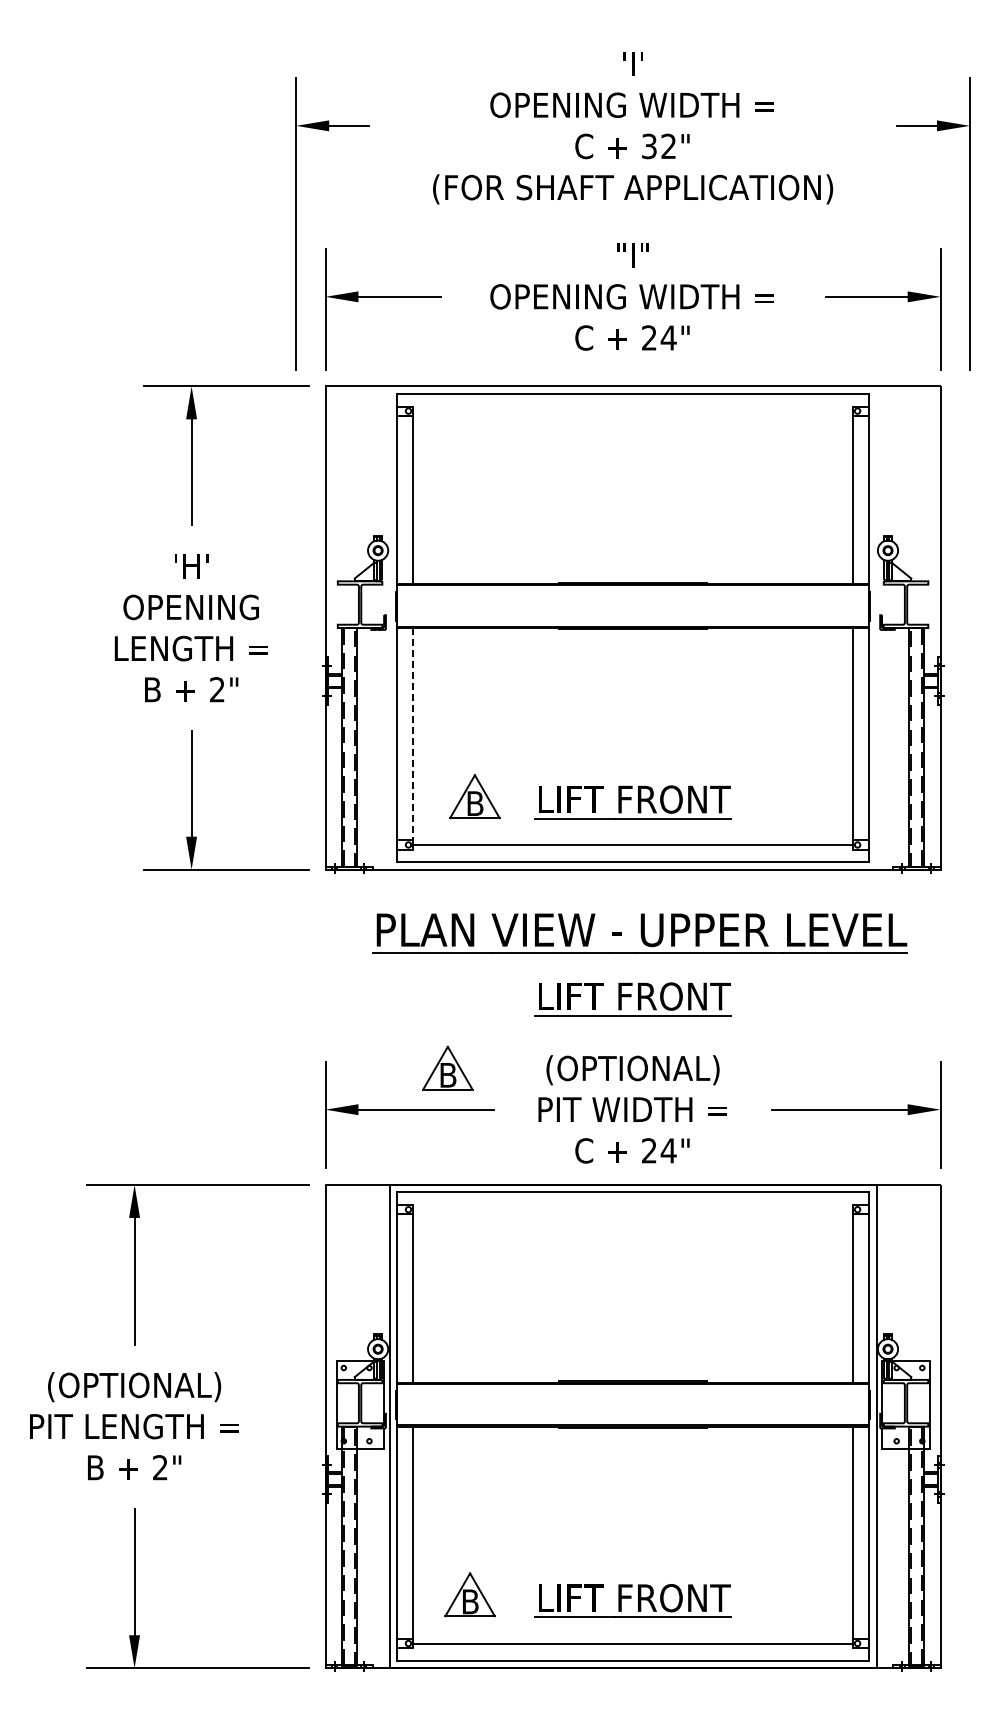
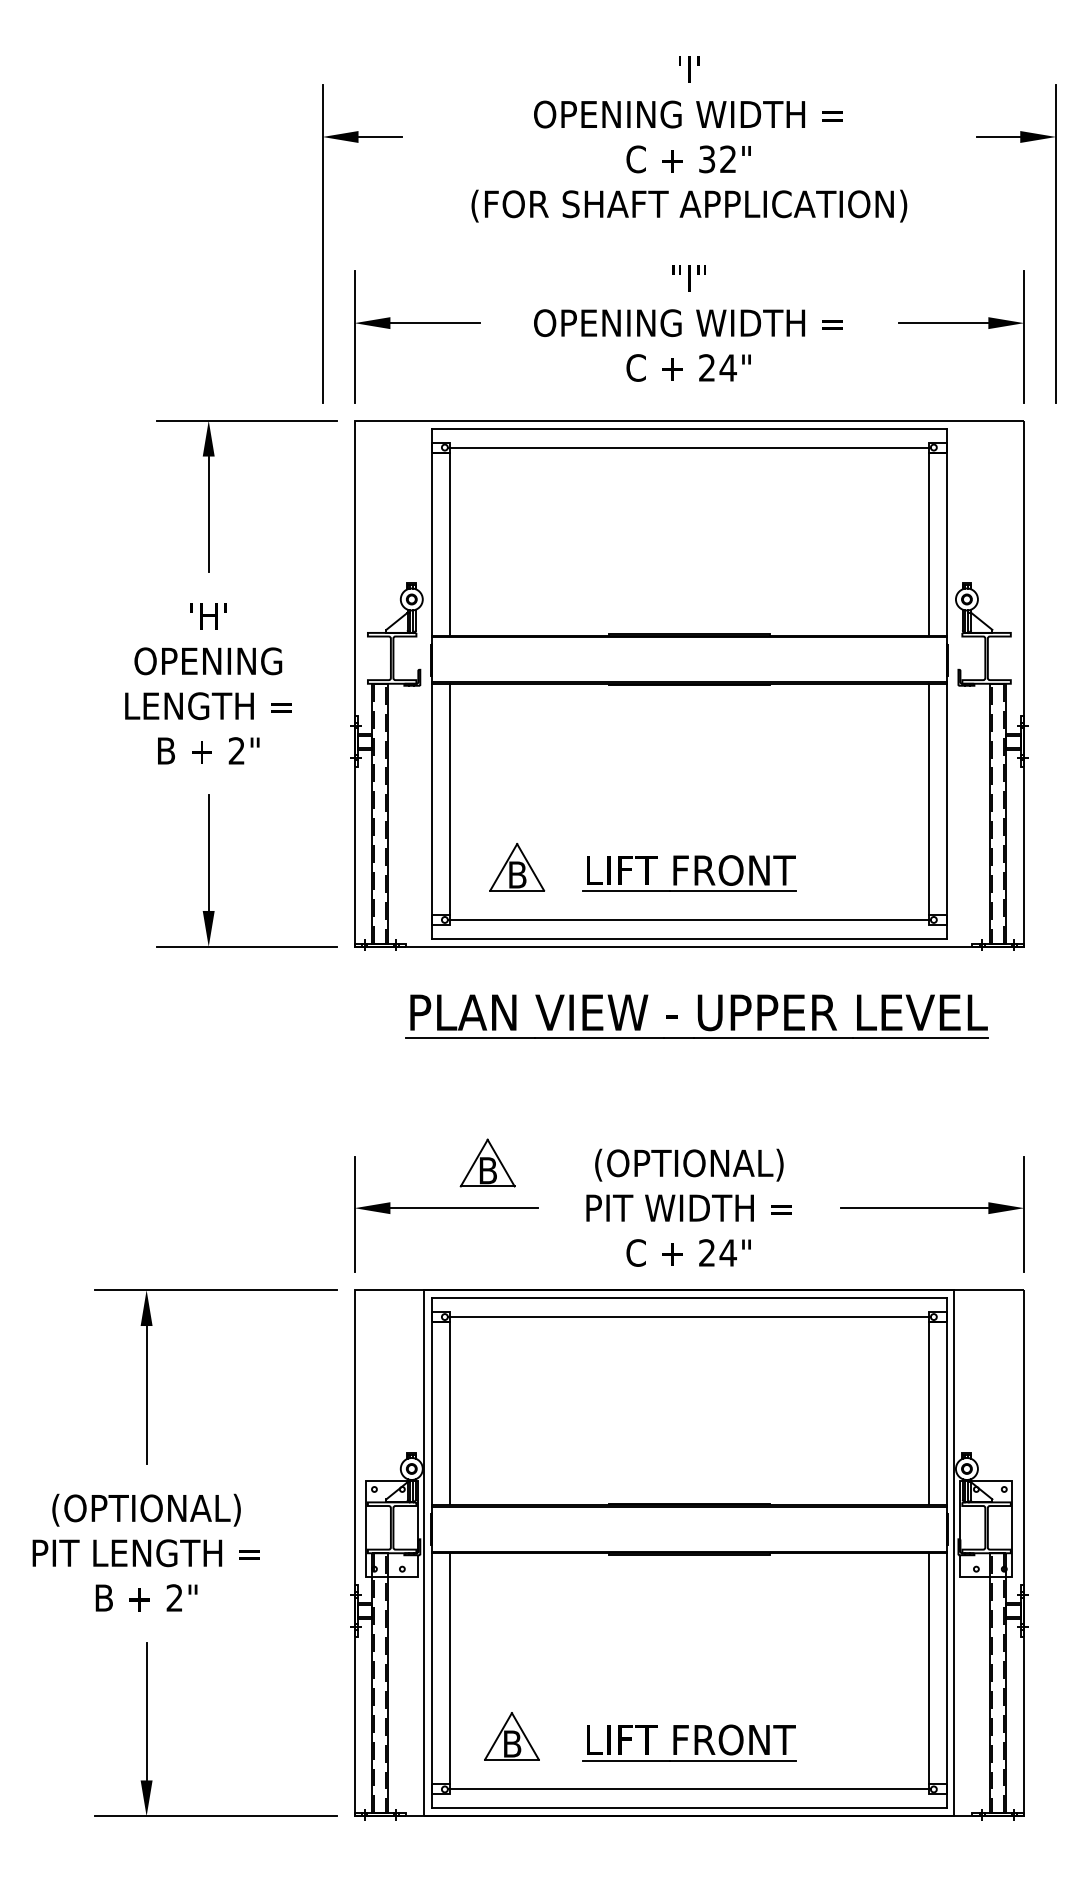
line: (632, 411) -> (688, 447), added
line: (413, 734) -> (450, 799), dashed -> solid
part: (632, 999) -> (688, 1088), removed
line: (632, 1209) -> (688, 1316), added

